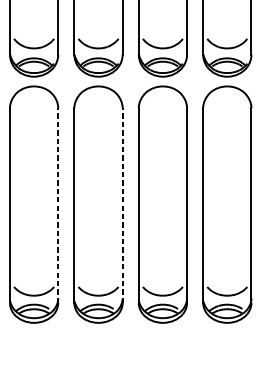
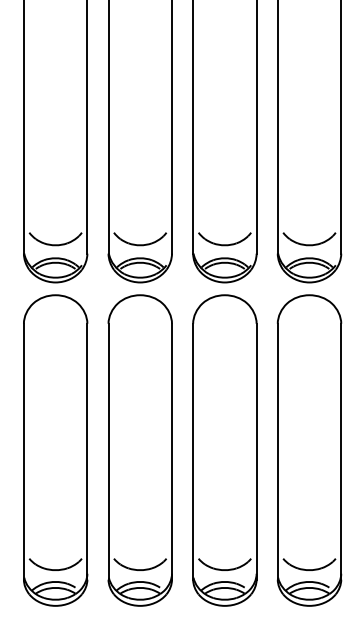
line: (58, 205) -> (87, 451), dashed -> solid
line: (123, 205) -> (172, 451), dashed -> solid

